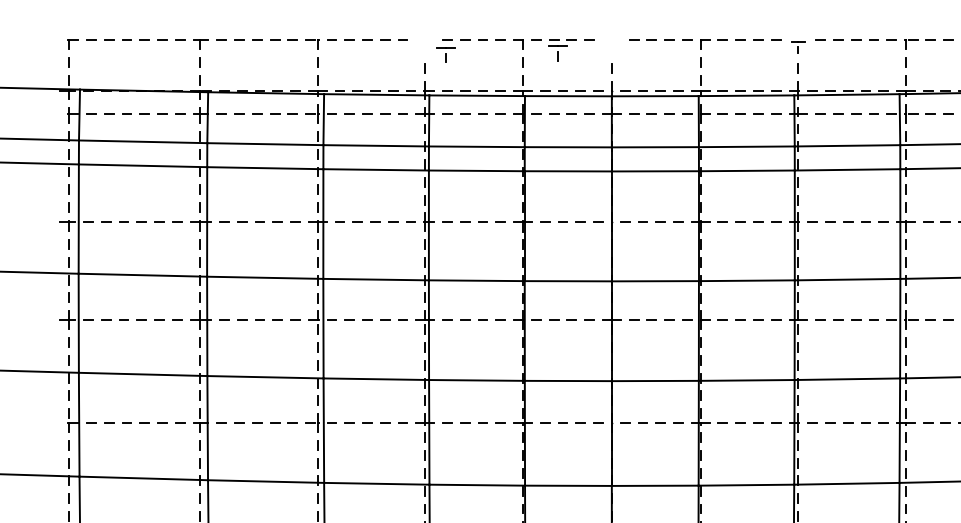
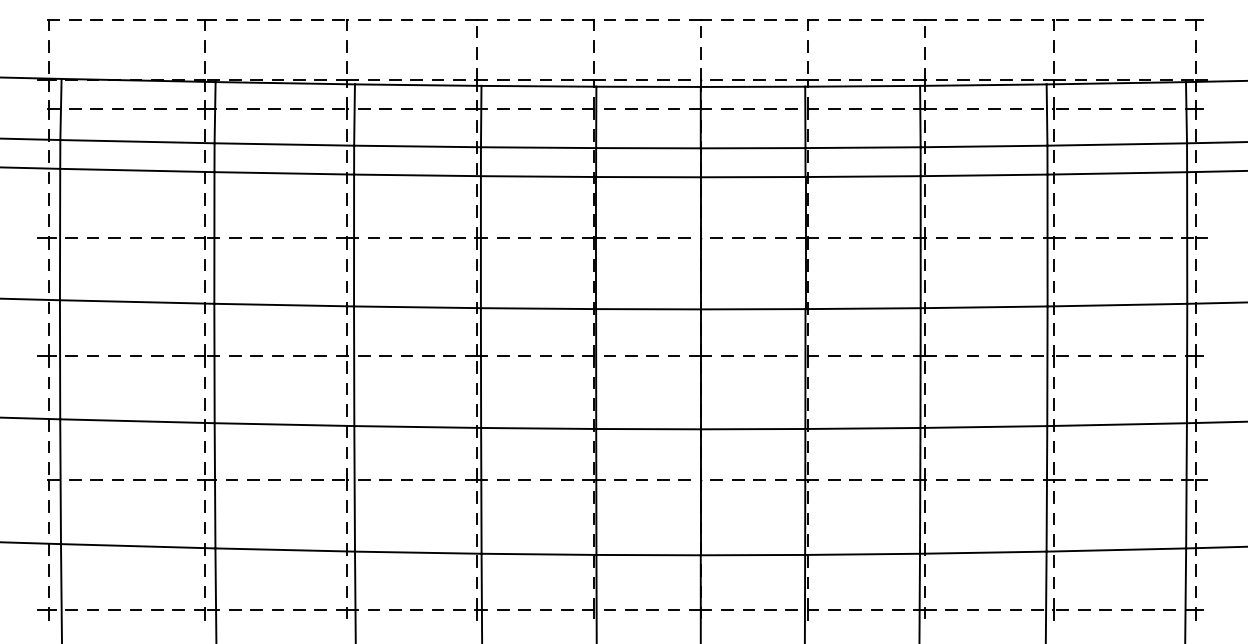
part: (797, 47) -> (924, 28), size x1.43
part: (557, 53) -> (700, 28), moved
part: (446, 55) -> (476, 28), moved

